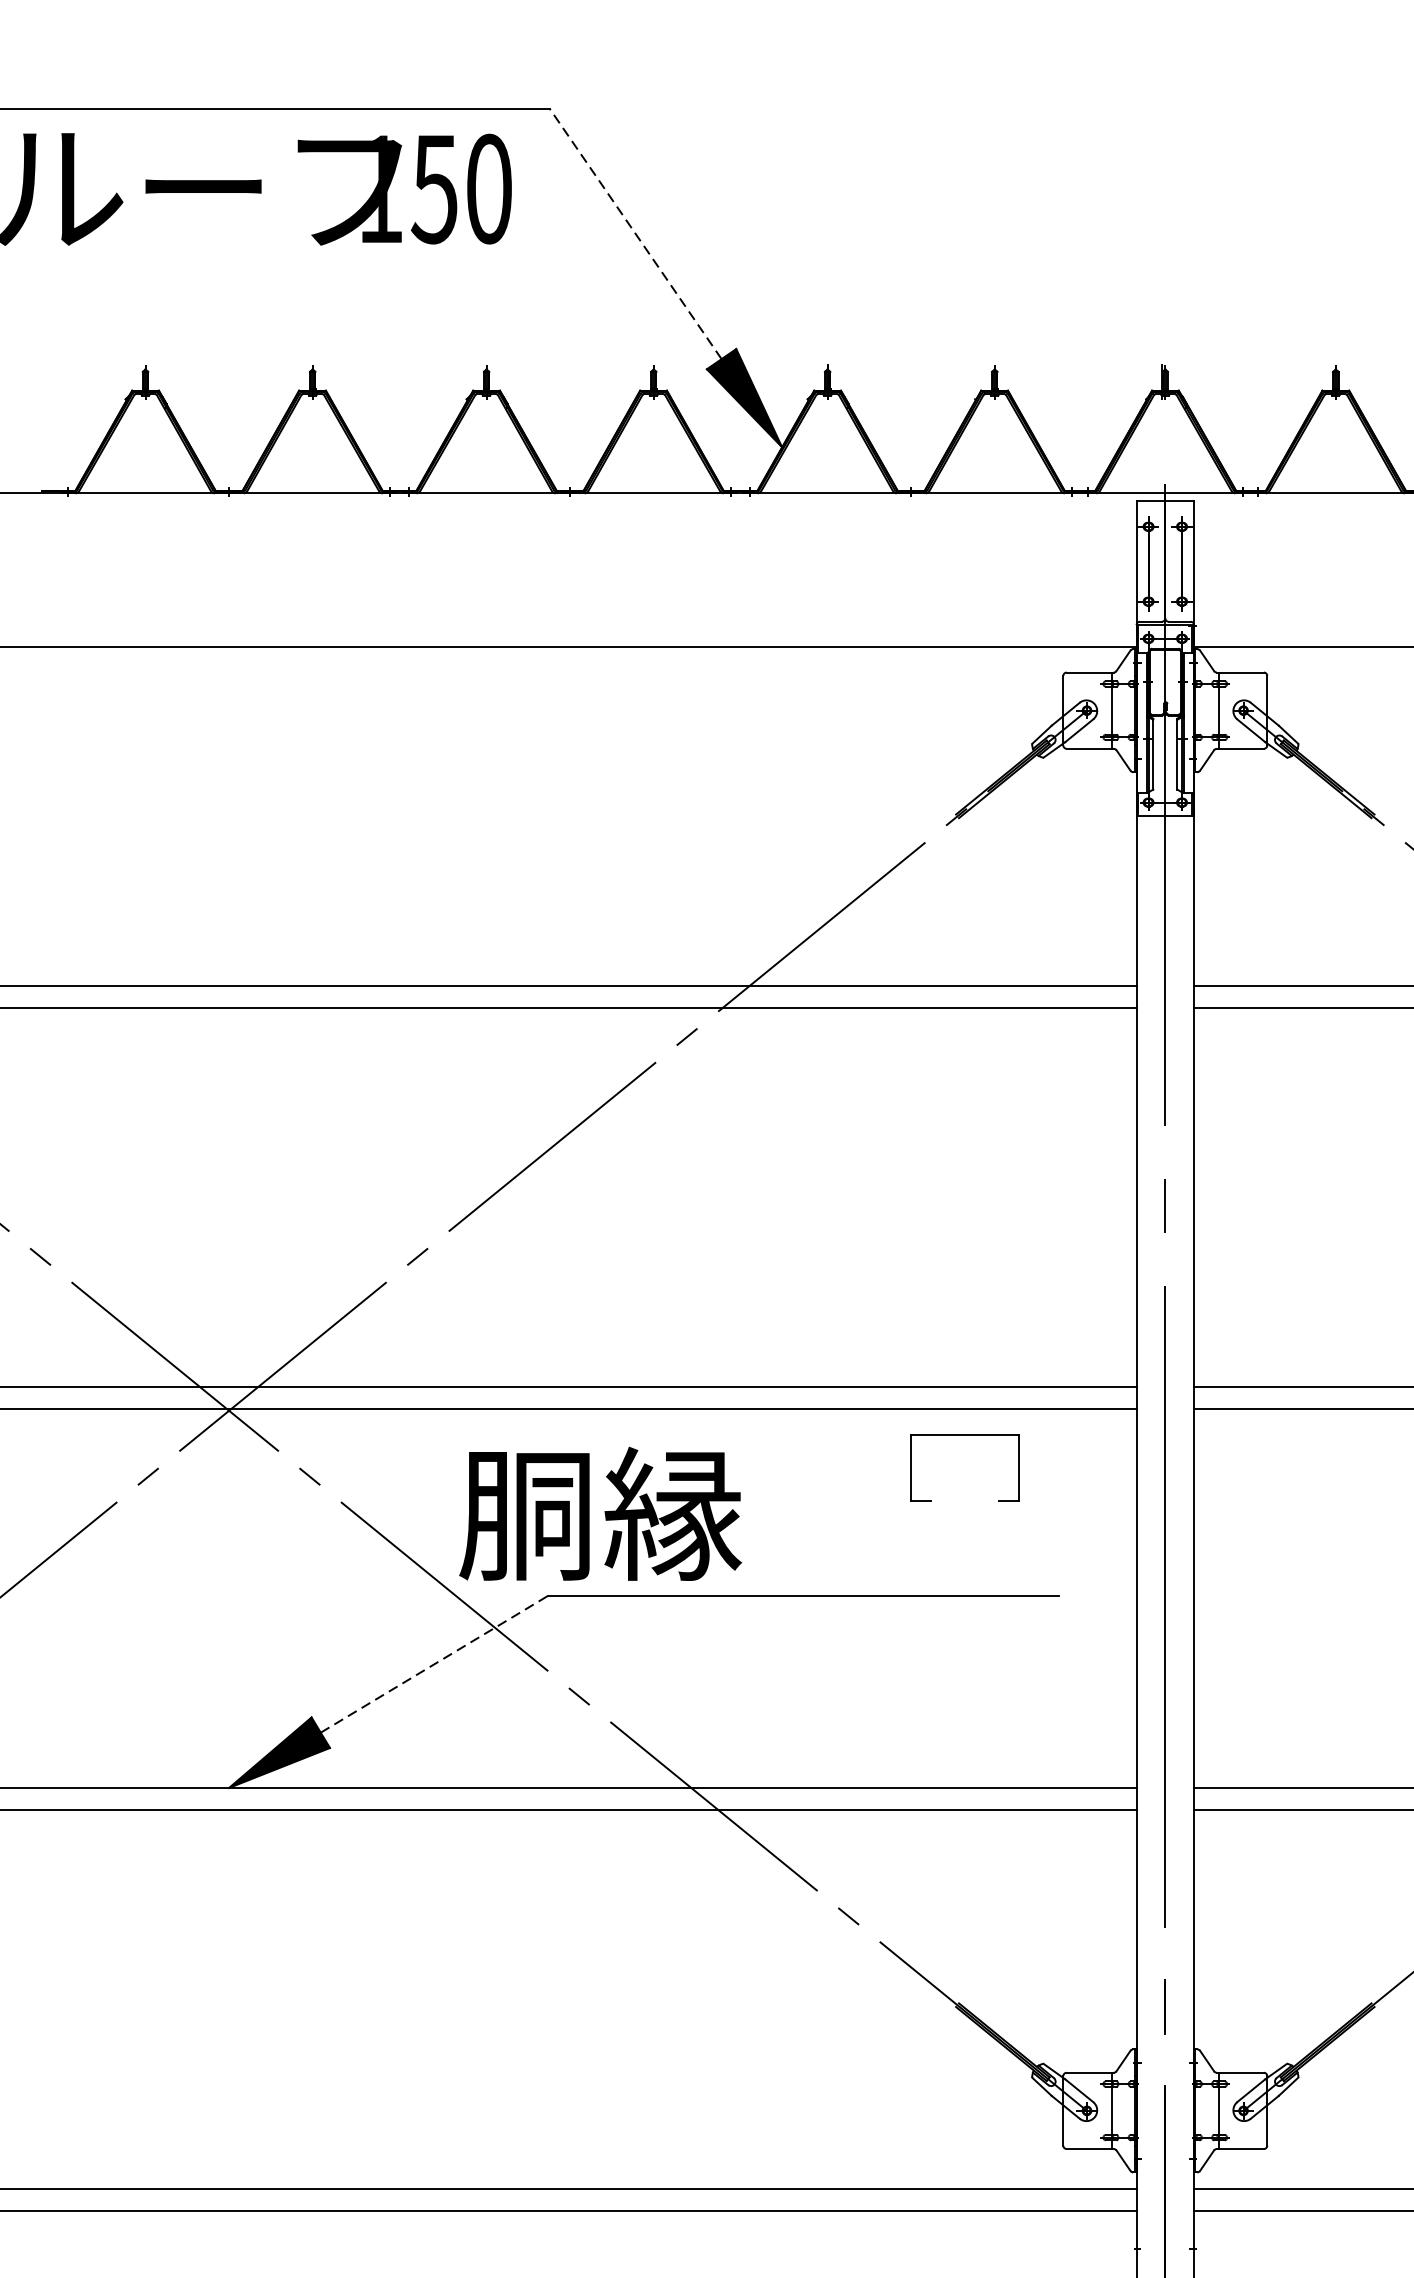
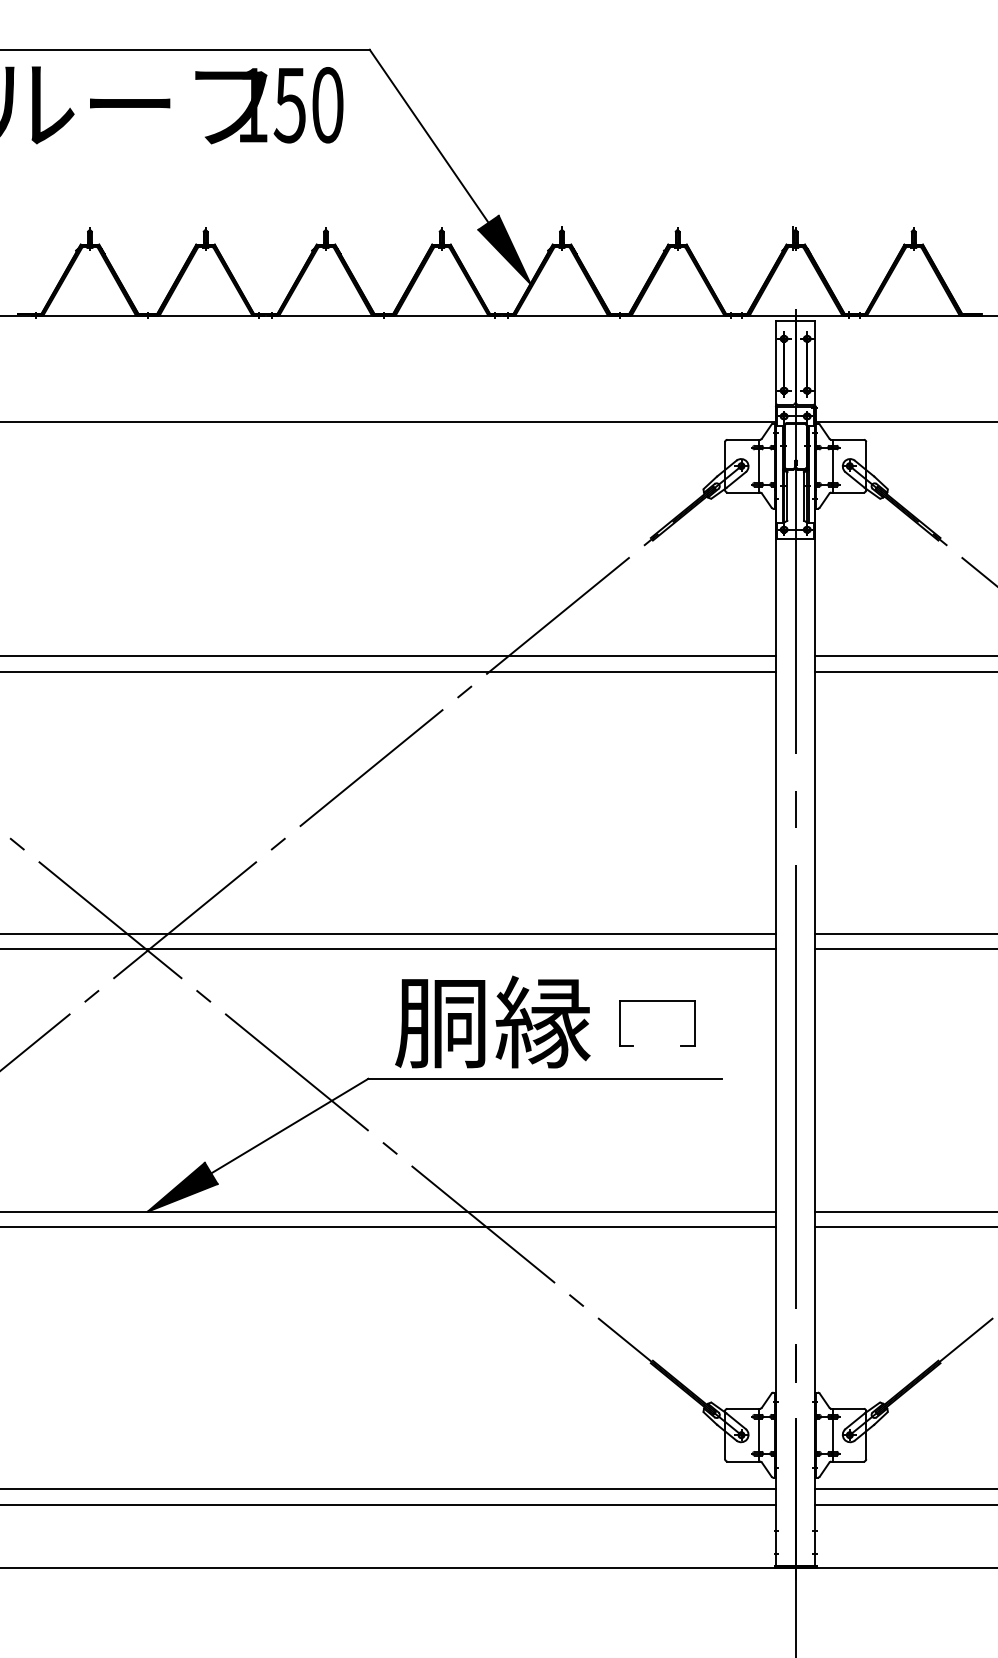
line: (634, 232) -> (428, 135), dashed -> solid
part: (965, 1436) -> (657, 1001), moved
text: (600, 1513) -> (492, 1021), moved
line: (433, 1664) -> (289, 1126), dashed -> solid

